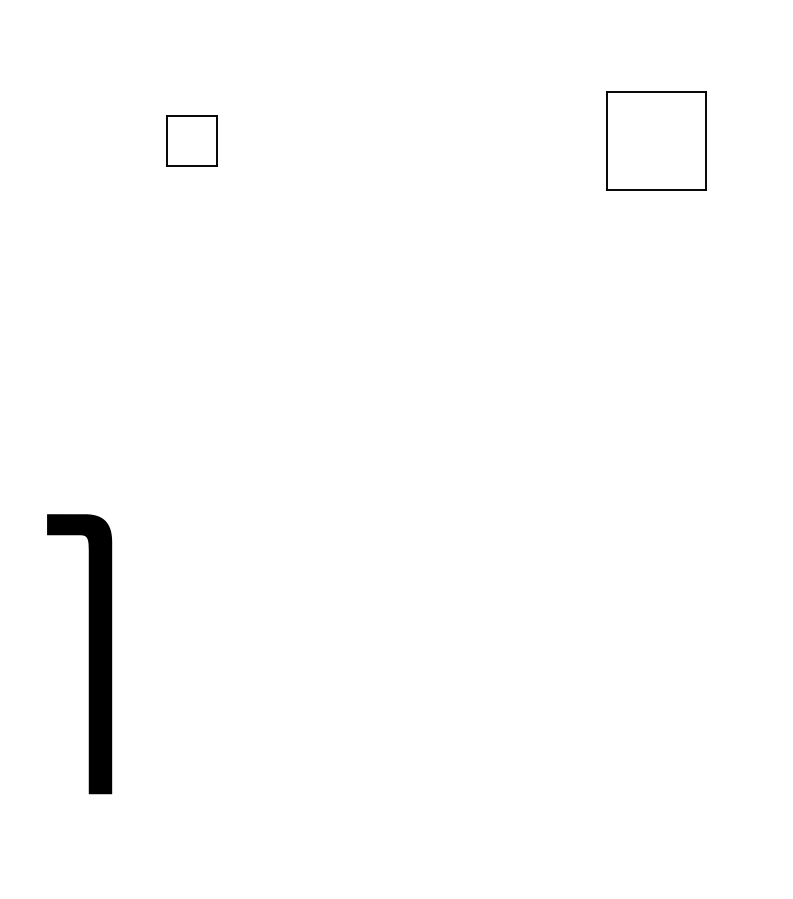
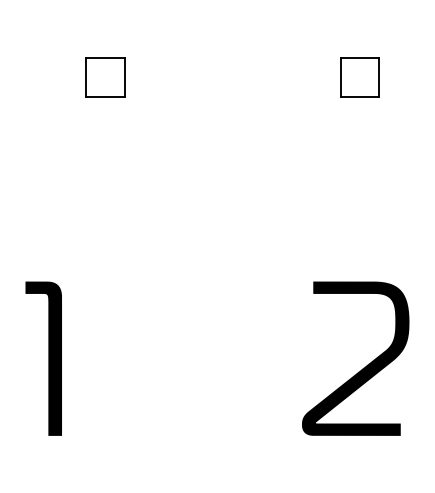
part: (192, 141) -> (105, 77), size x1.43
part: (655, 141) -> (359, 77), size x0.71
part: (662, 670) -> (363, 367), added

